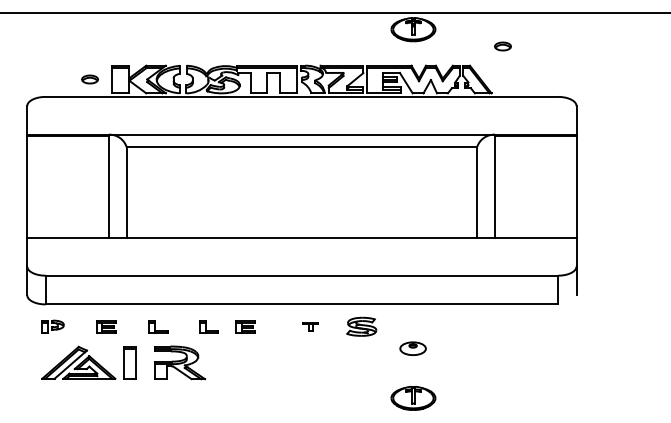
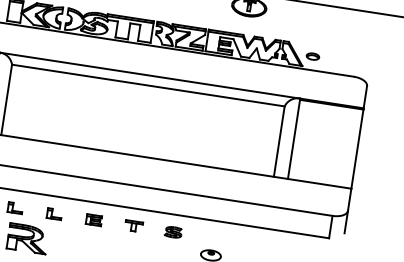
part: (502, 46) -> (312, 56), moved
part: (245, 326) -> (94, 219), moved
part: (310, 326) -> (133, 225), size x1.43
part: (361, 326) -> (173, 232), size x0.71

